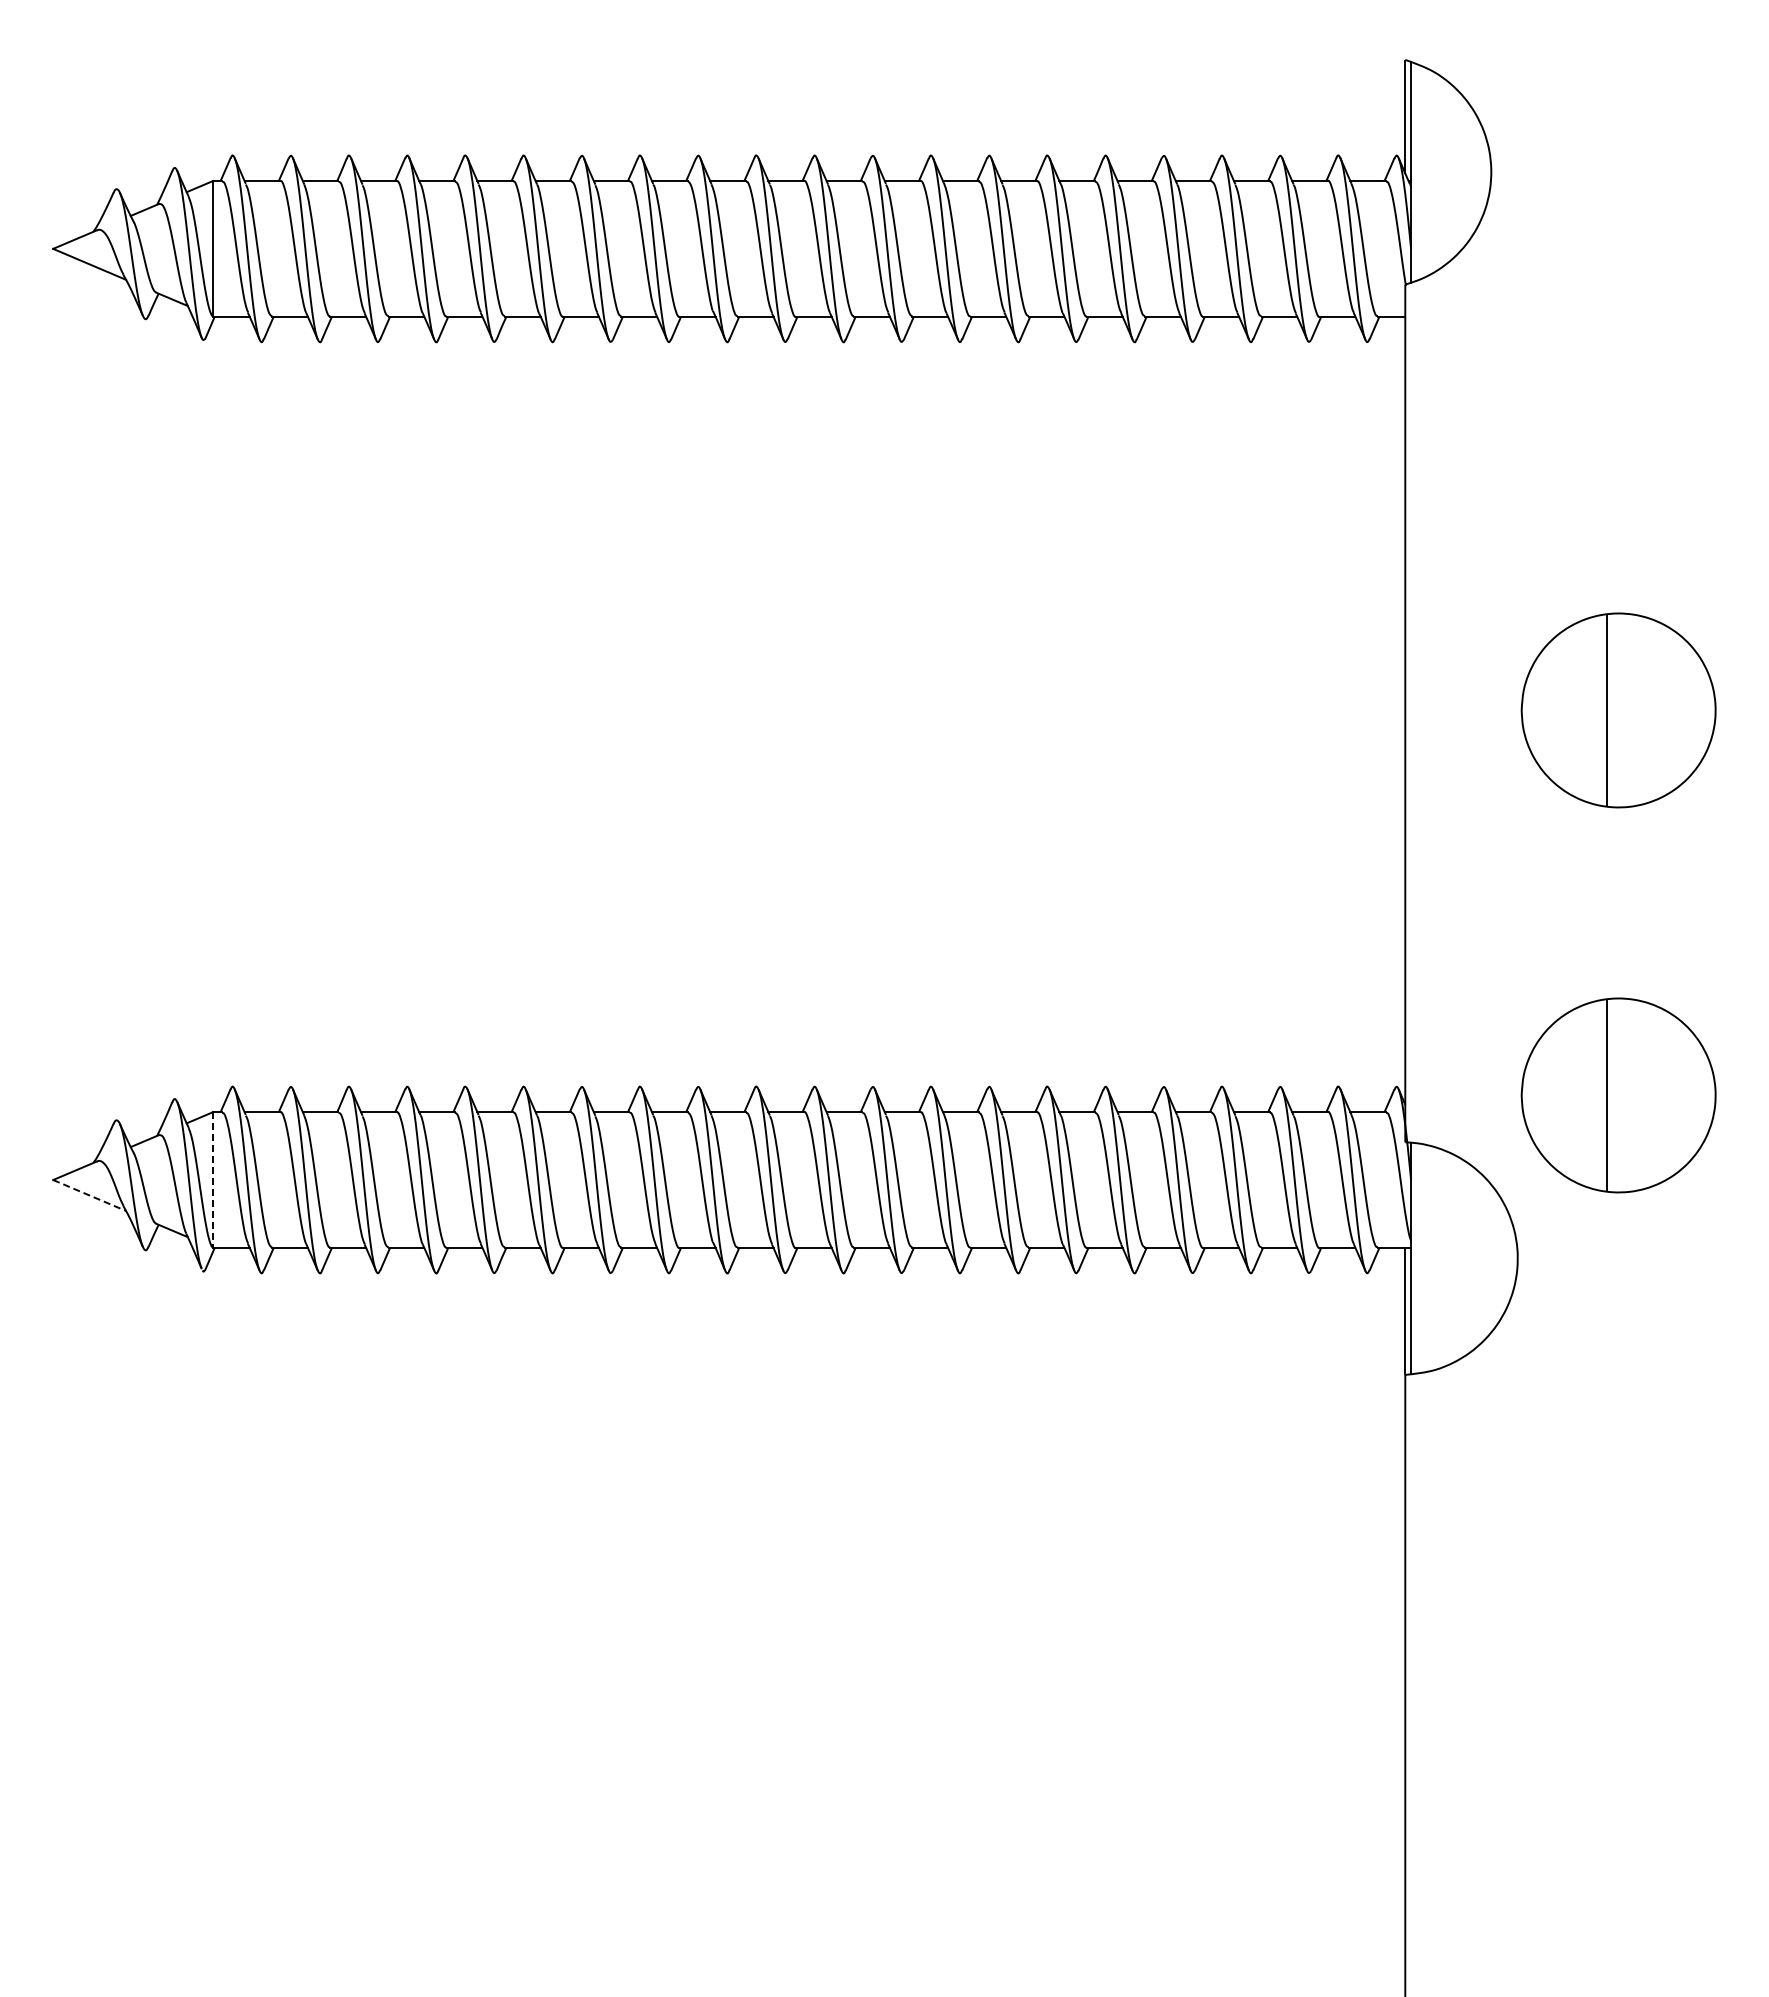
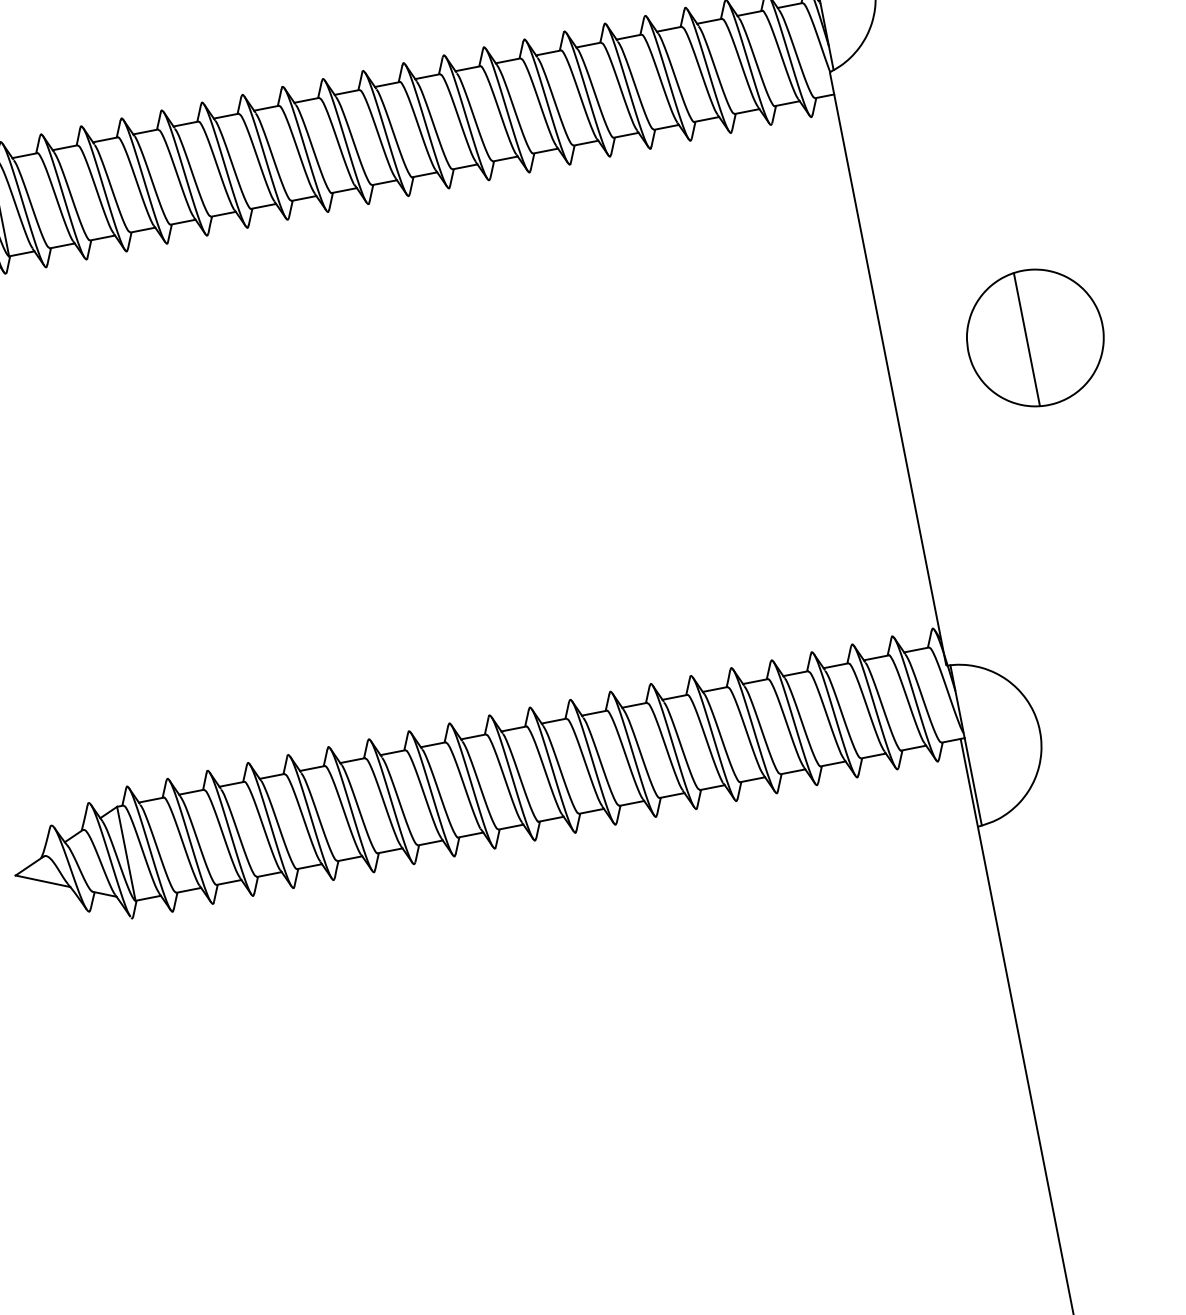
part: (1618, 1095) -> (1087, 604), removed
line: (213, 1180) -> (126, 854), dashed -> solid
line: (89, 1195) -> (42, 881), dashed -> solid

